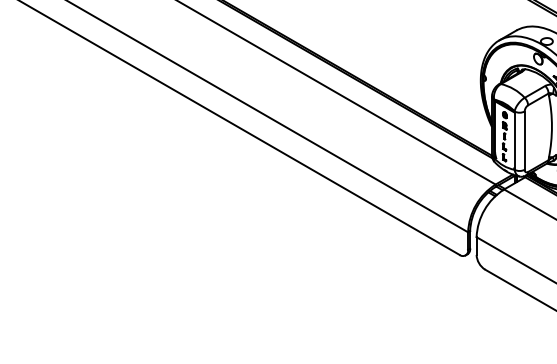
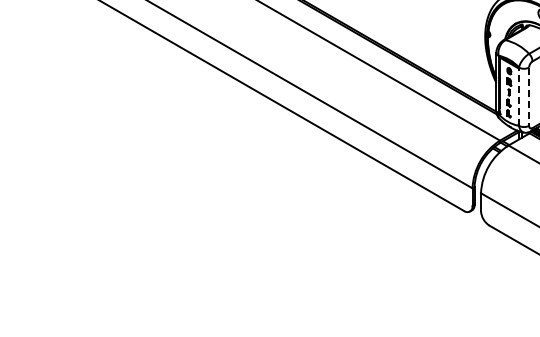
line: (514, 140) -> (518, 96), solid -> dashed
line: (524, 141) -> (528, 97), solid -> dashed

